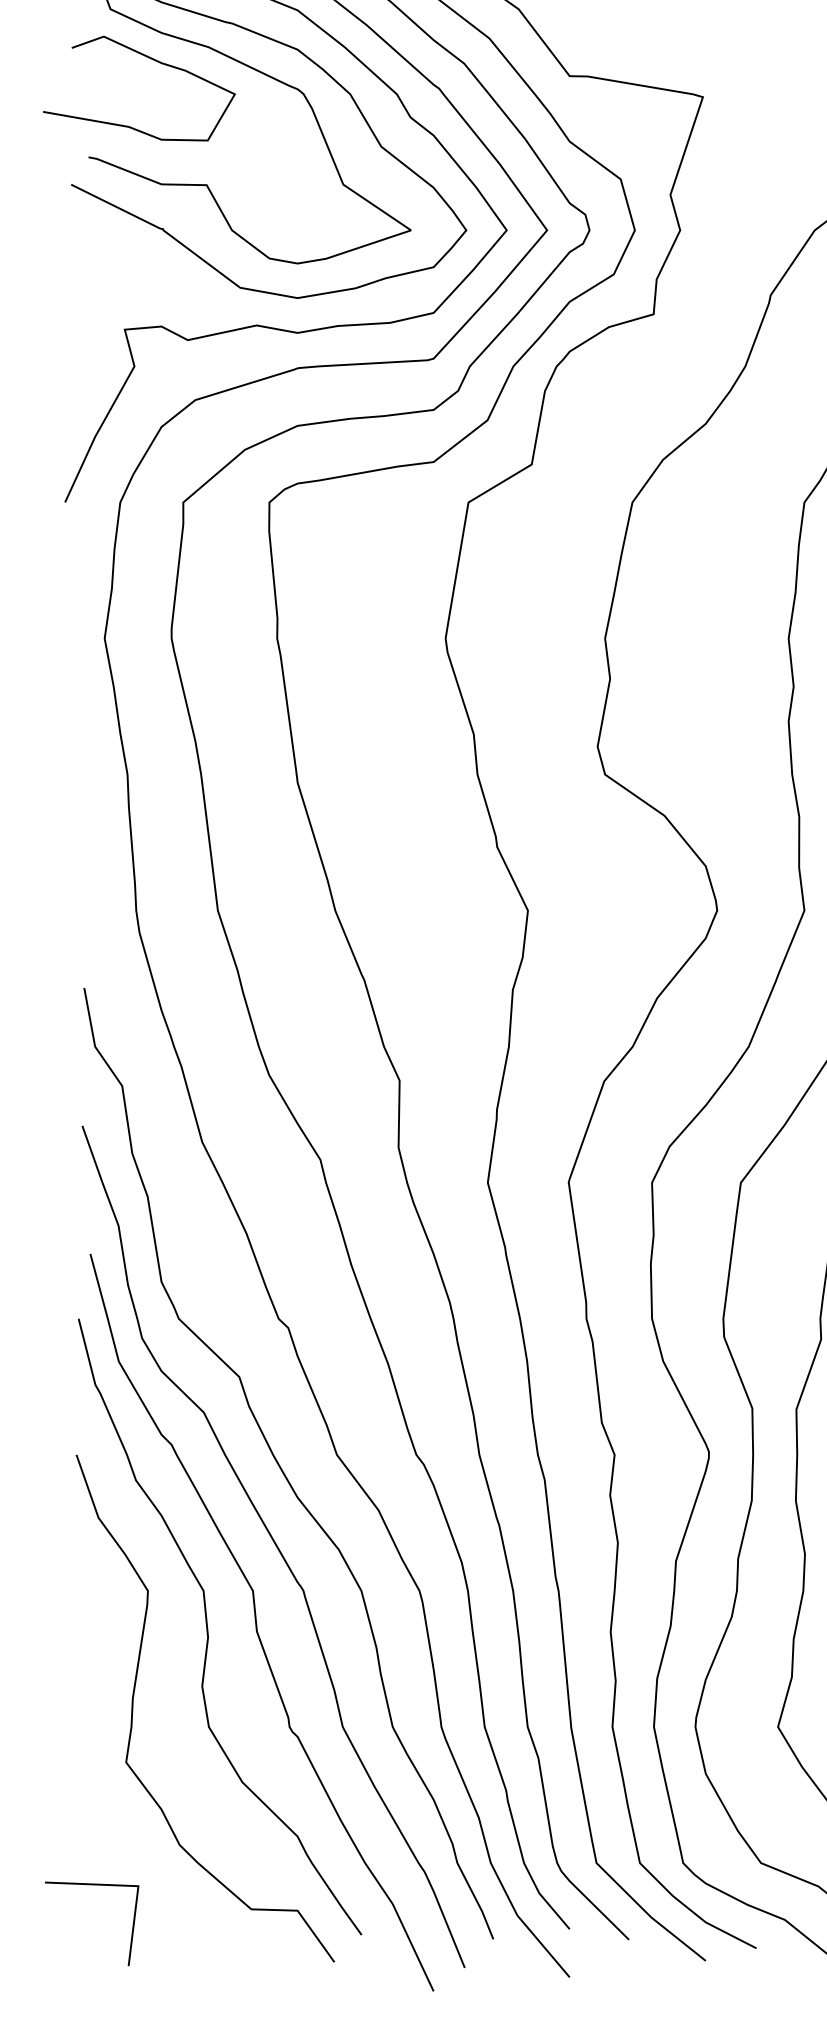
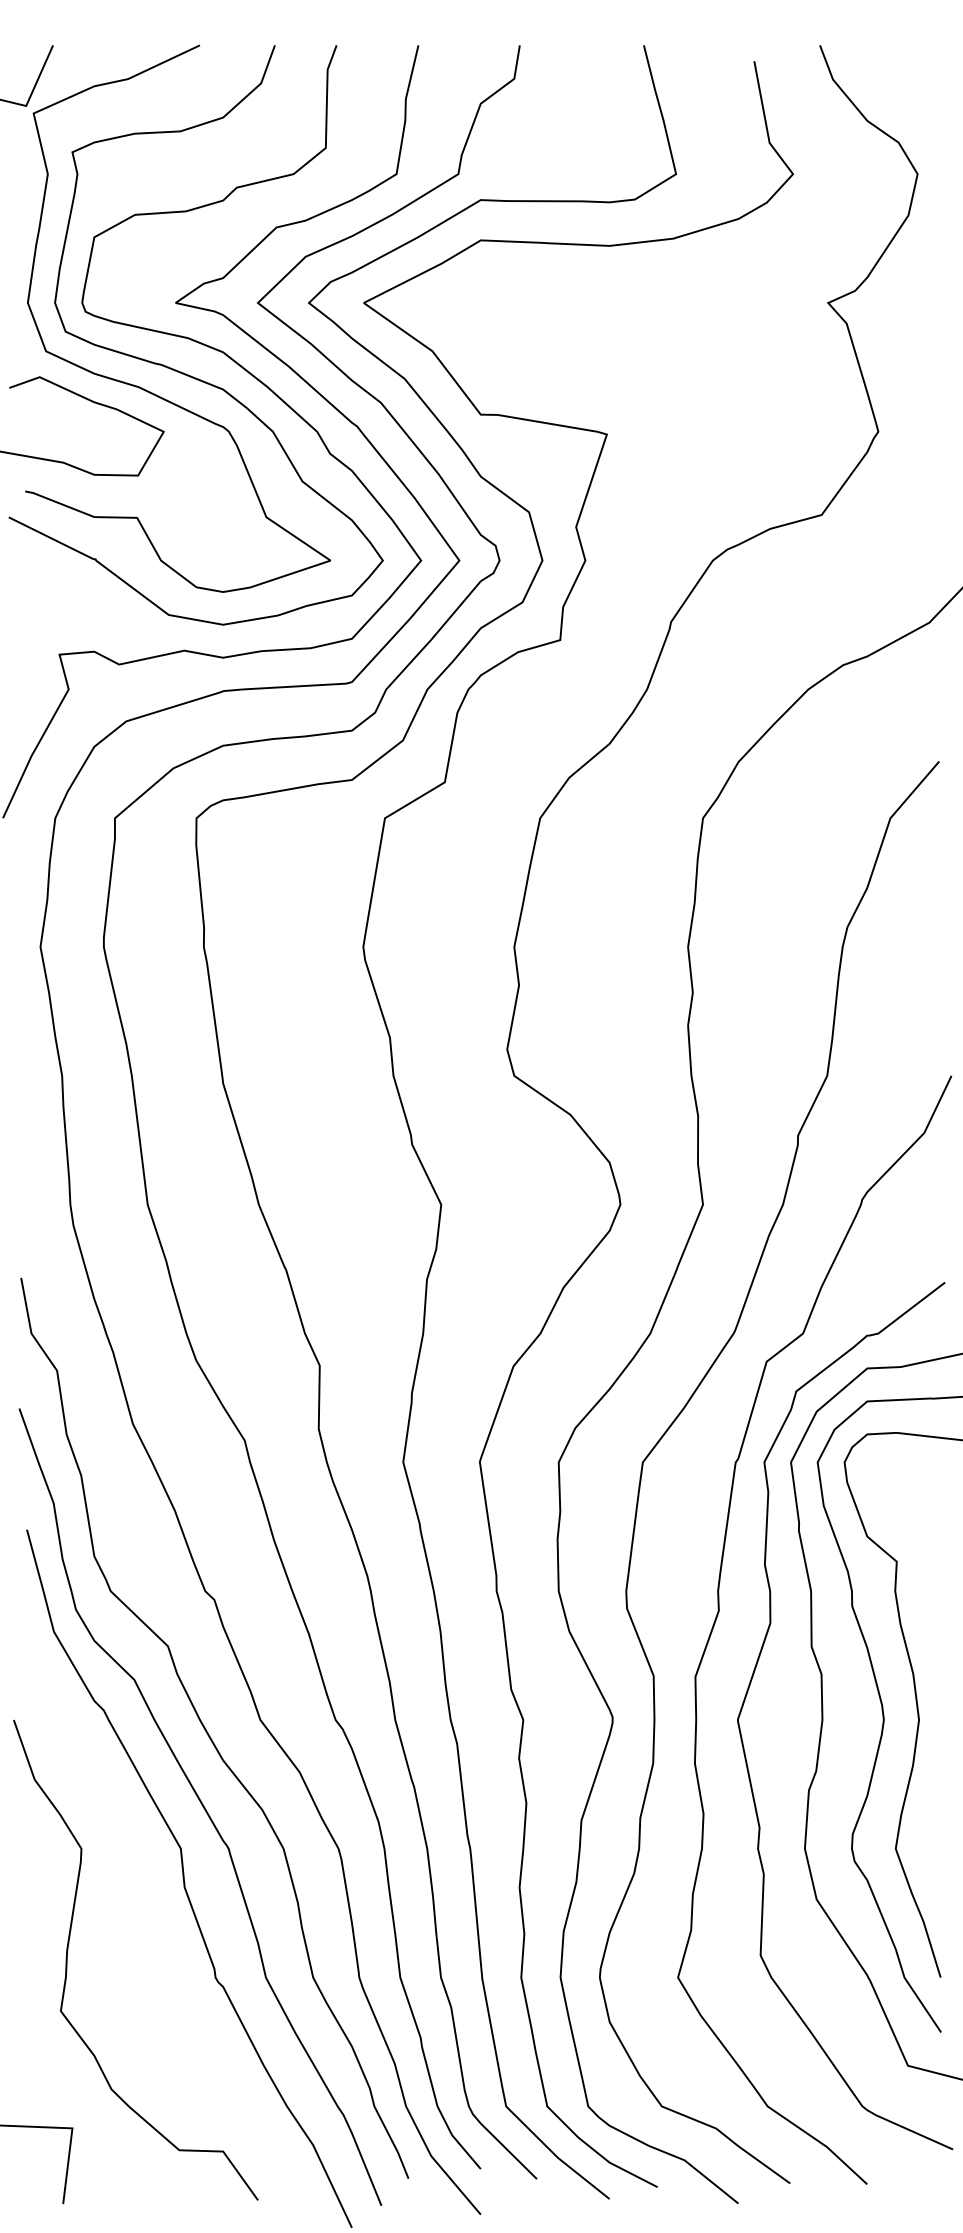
curve: (208, 1626) -> (138, 1882), removed

